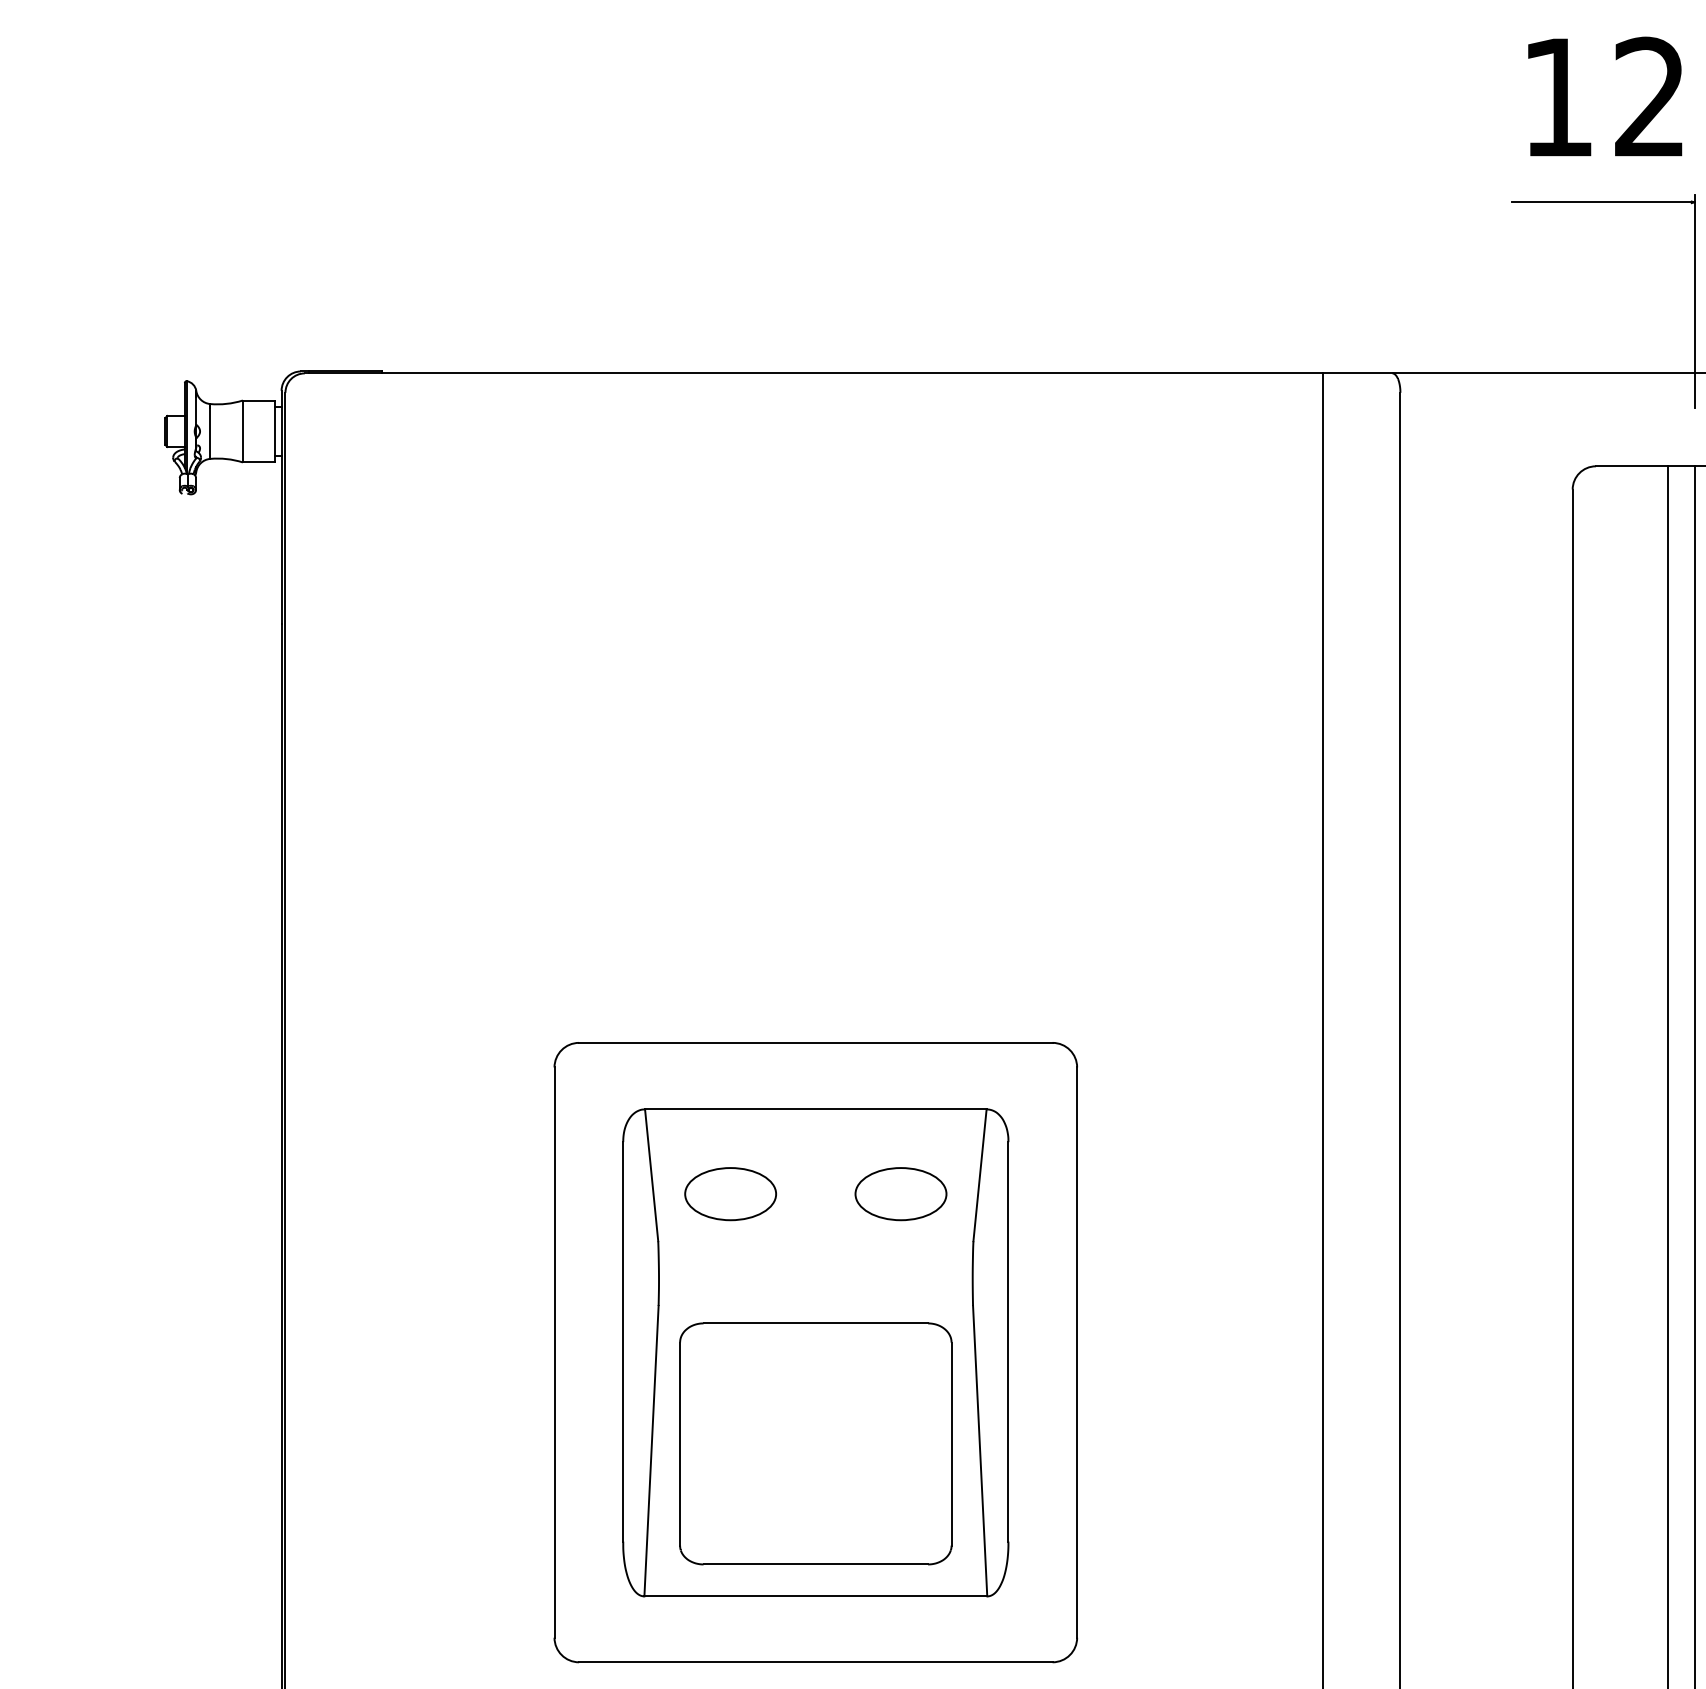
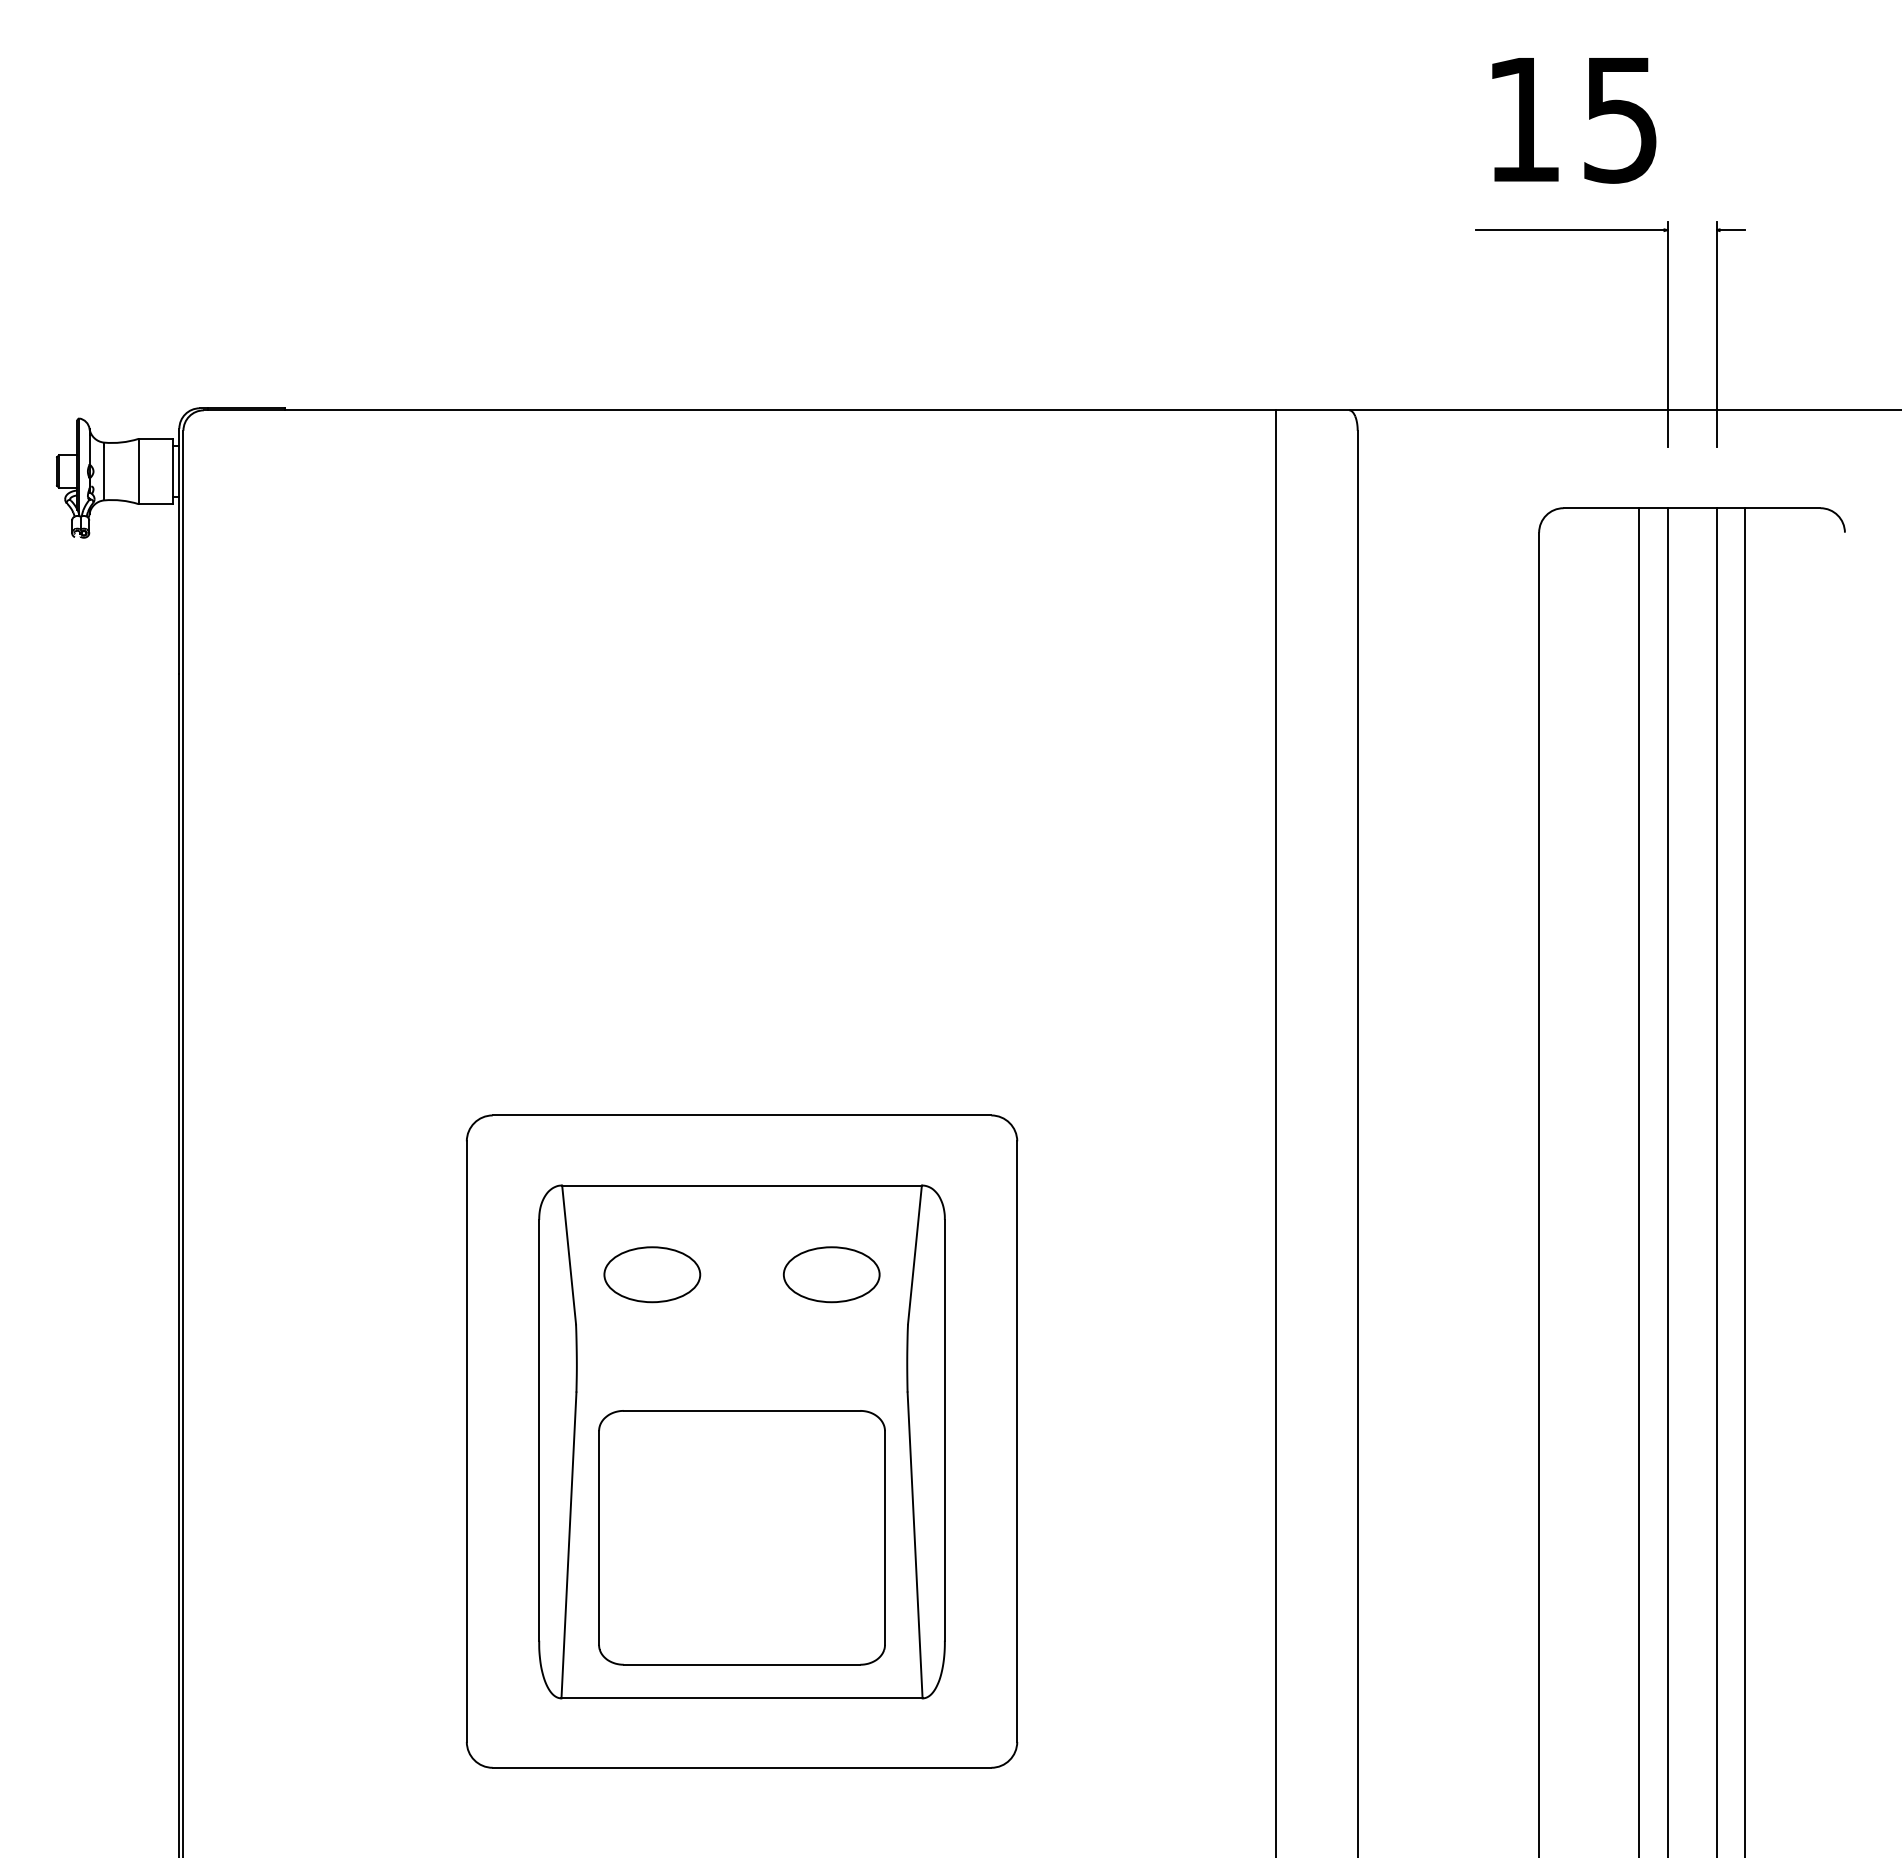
text: (1648, 97) -> (1619, 119), 12 -> 15

